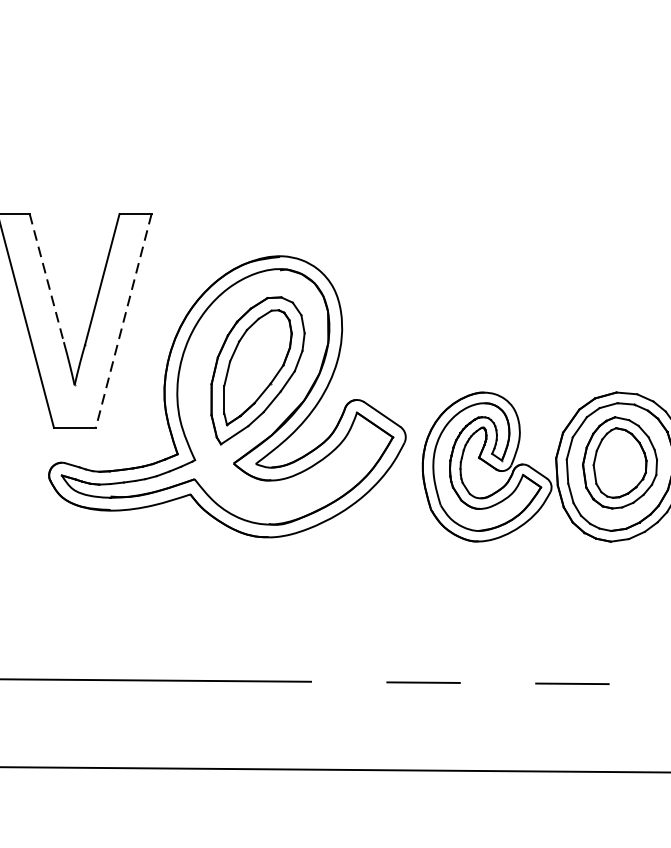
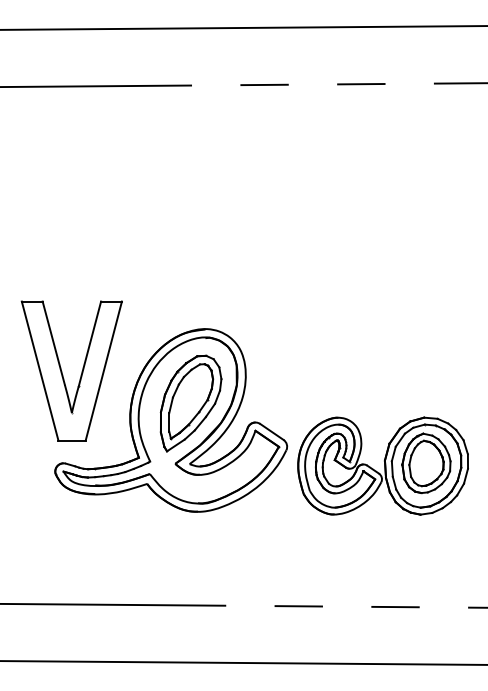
line: (46, 278) -> (53, 343), dashed -> solid
line: (123, 321) -> (103, 371), dashed -> solid

